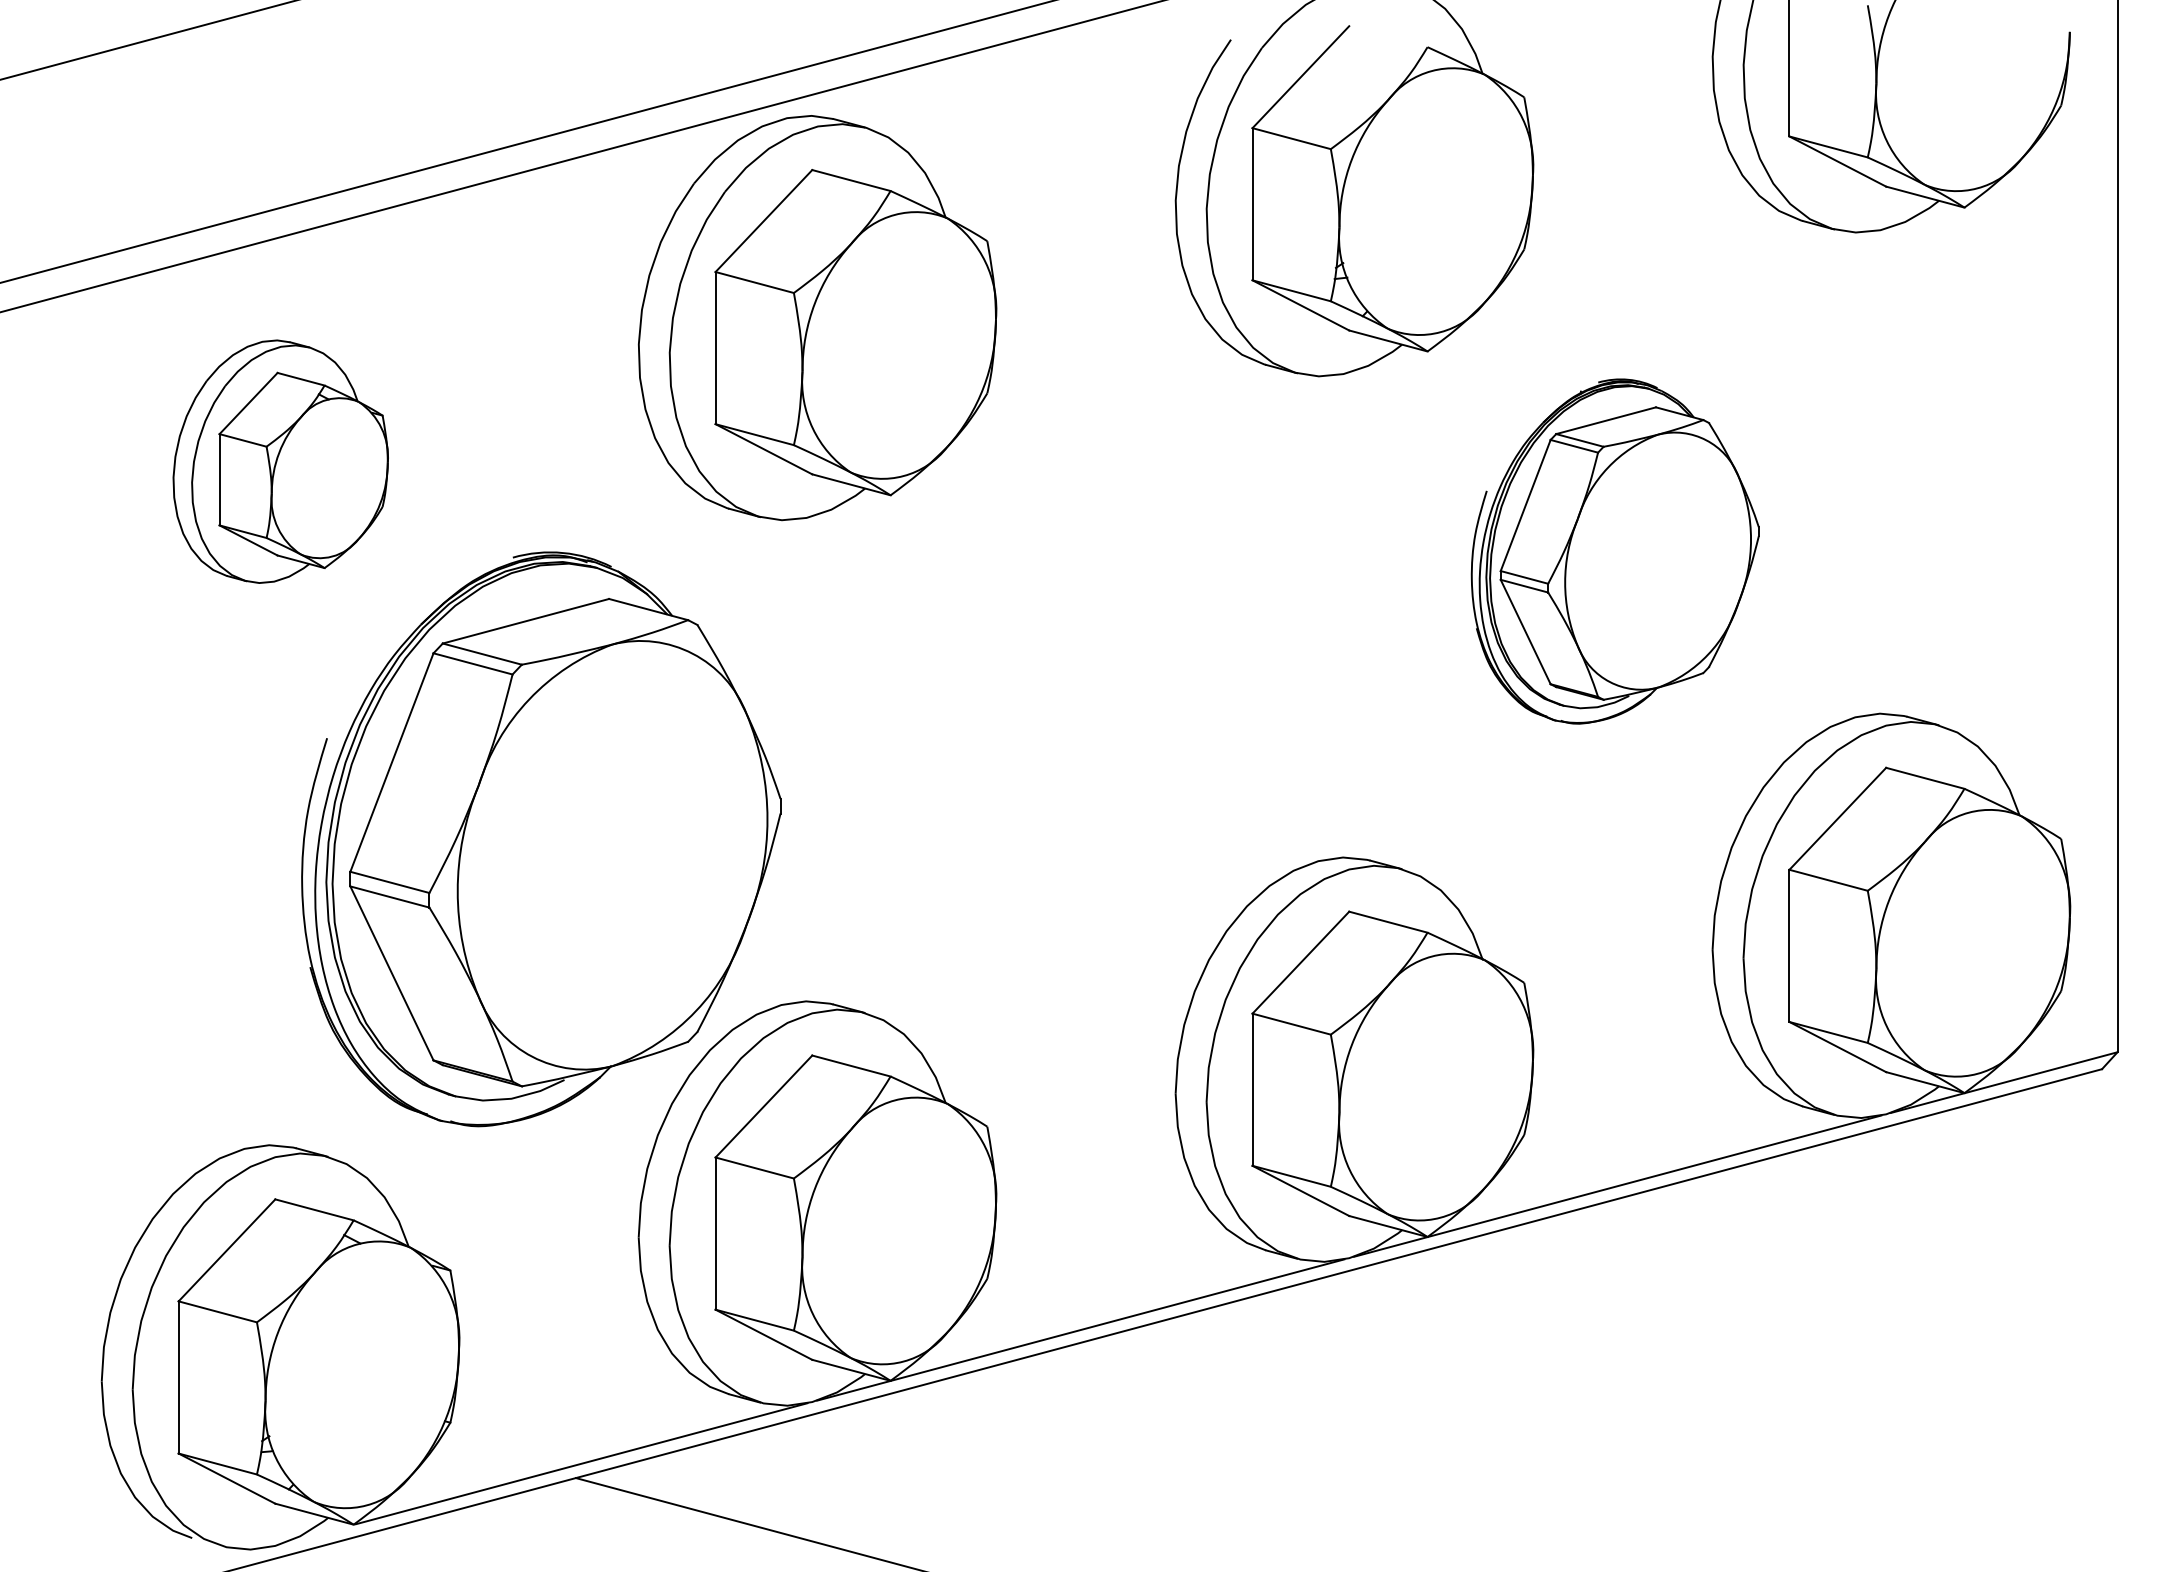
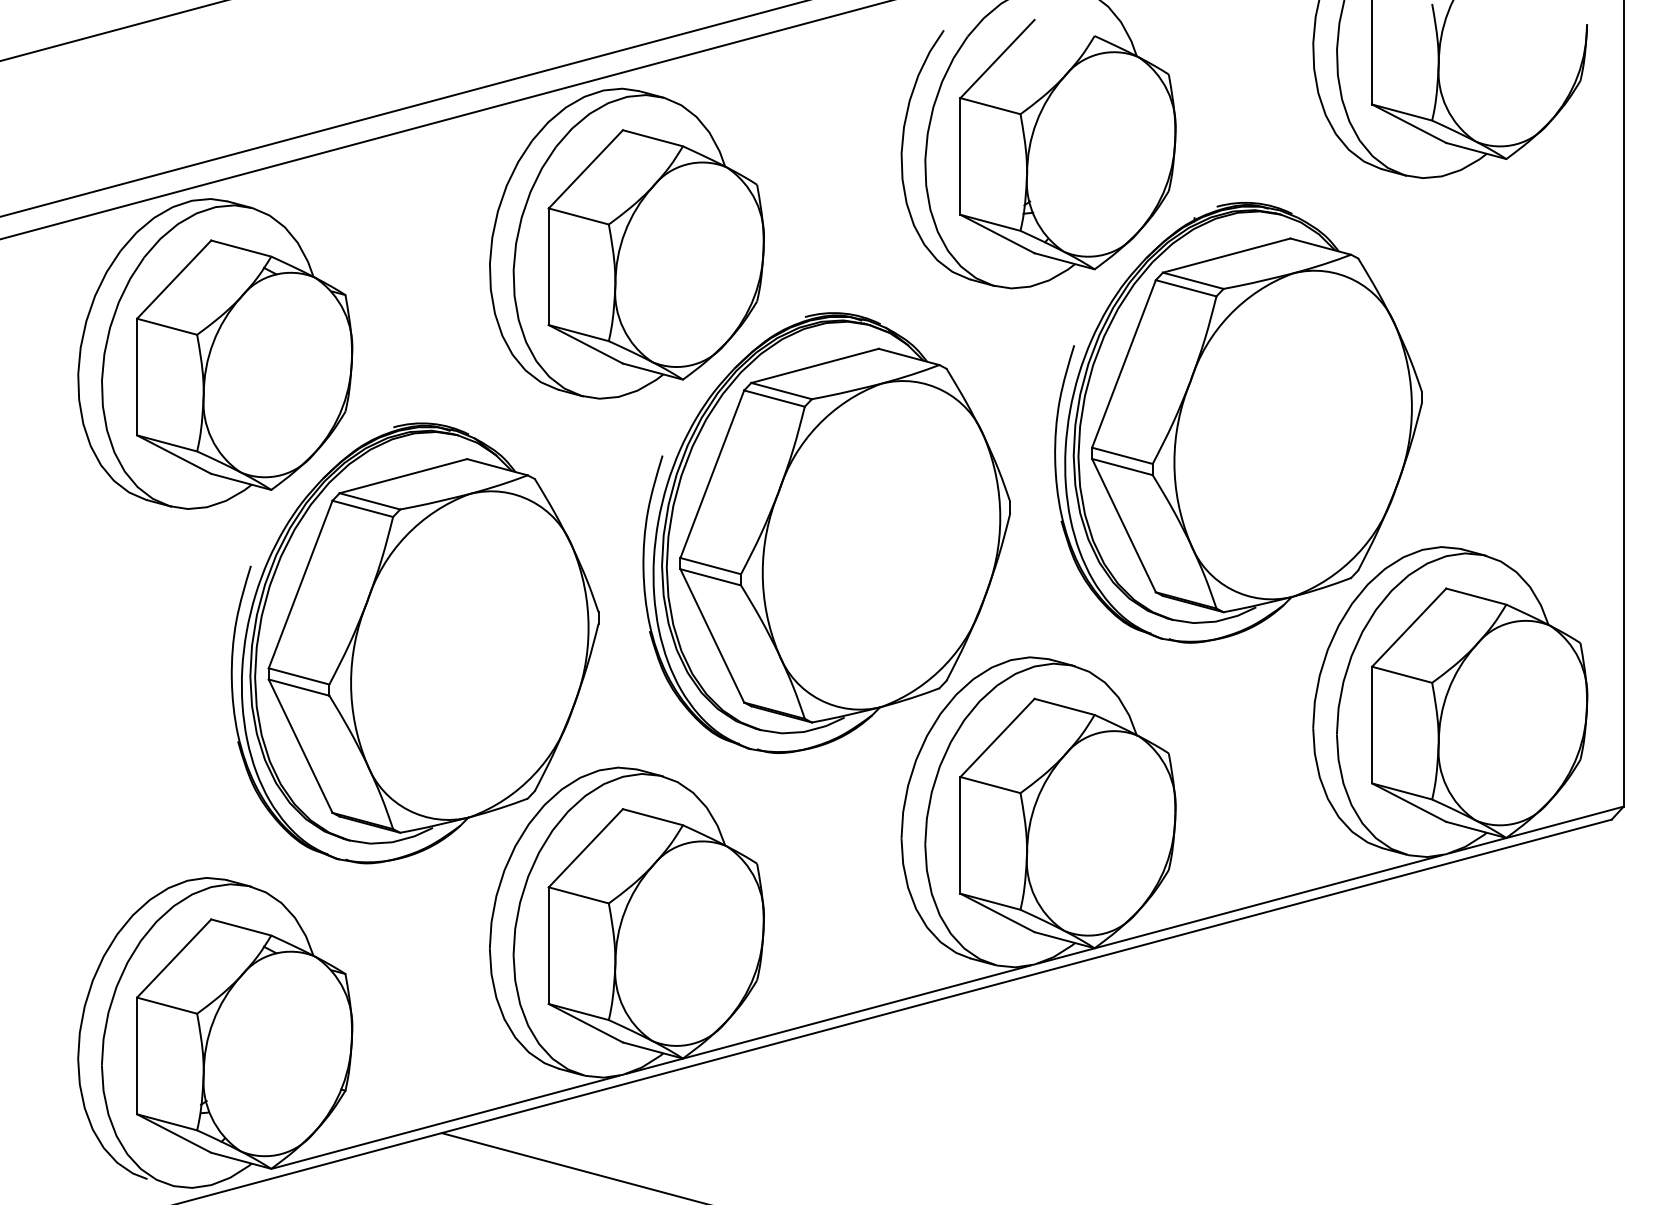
part: (280, 461) -> (215, 353), size x1.67
part: (1615, 551) -> (1238, 422), size x1.67
part: (1078, 695) -> (827, 533), added

